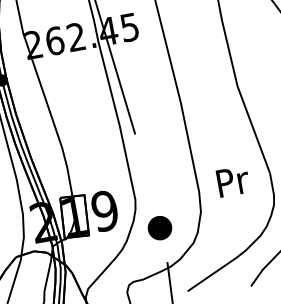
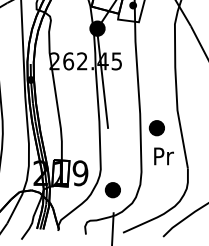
part: (210, 120) -> (156, 128), added
text: (232, 181) -> (163, 156), moved

